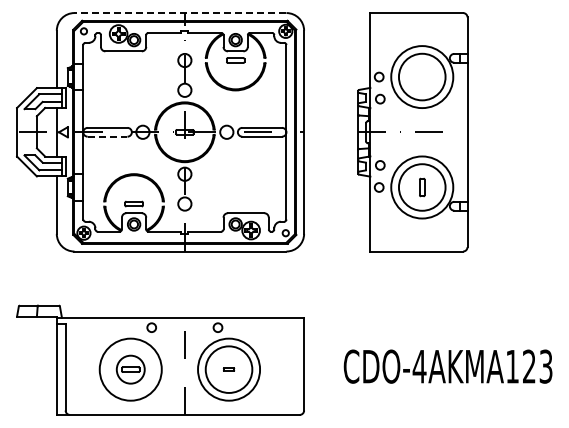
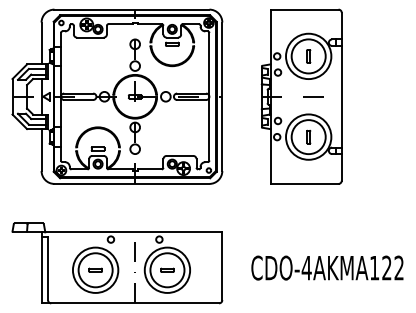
line: (180, 13) -> (131, 9), dashed -> solid
part: (422, 76) -> (308, 56), added
line: (107, 136) -> (78, 99), dashed -> solid
text: (545, 366) -> (398, 267), CDO-4AKMA123 -> CDO-4AKMA122
circle: (130, 369) -> (95, 270), size x1.67
part: (228, 369) -> (167, 270), size x1.67

